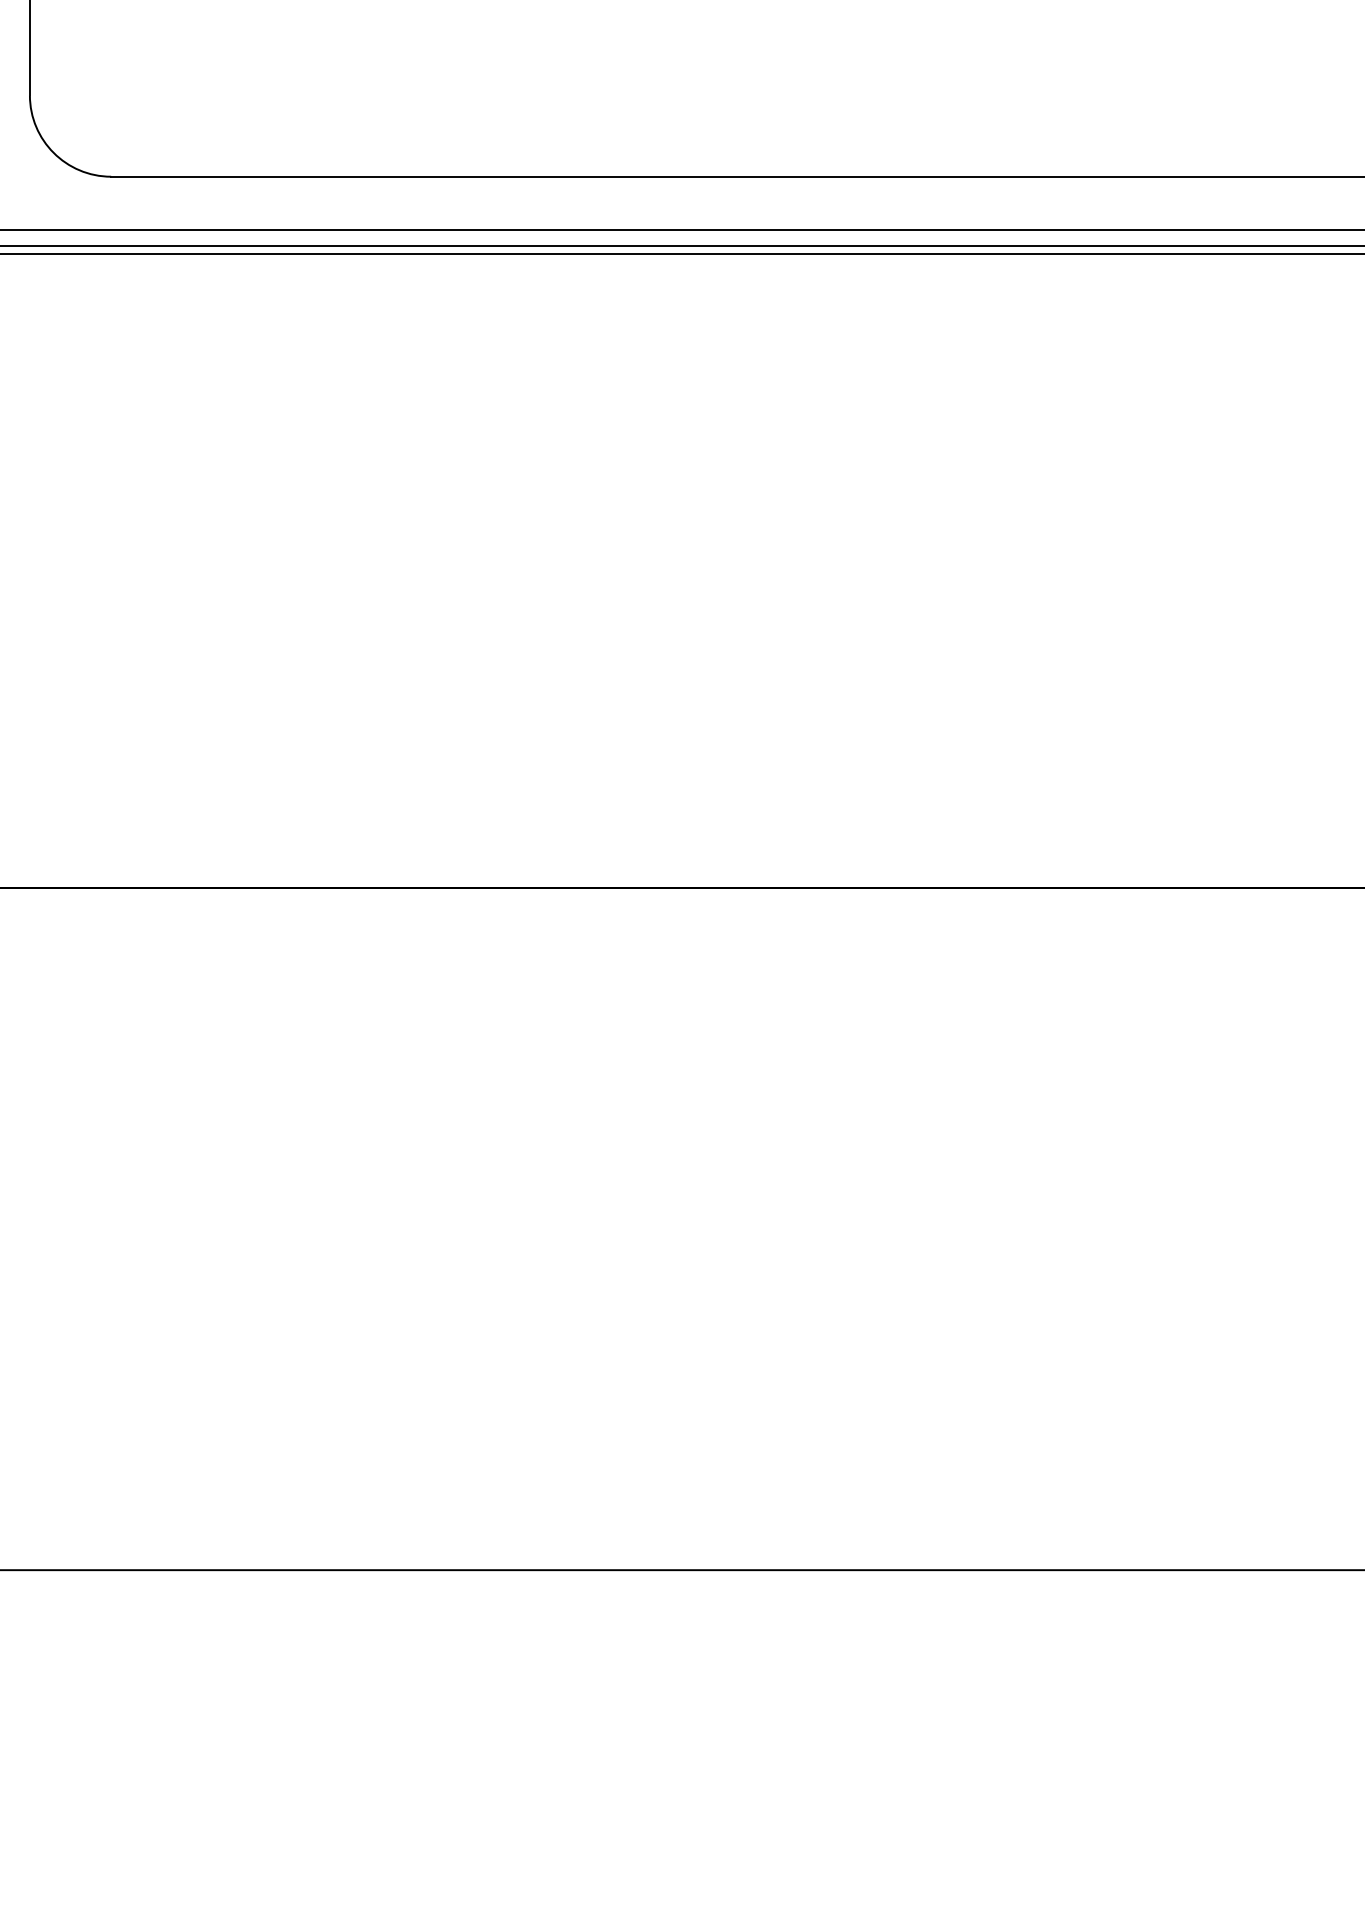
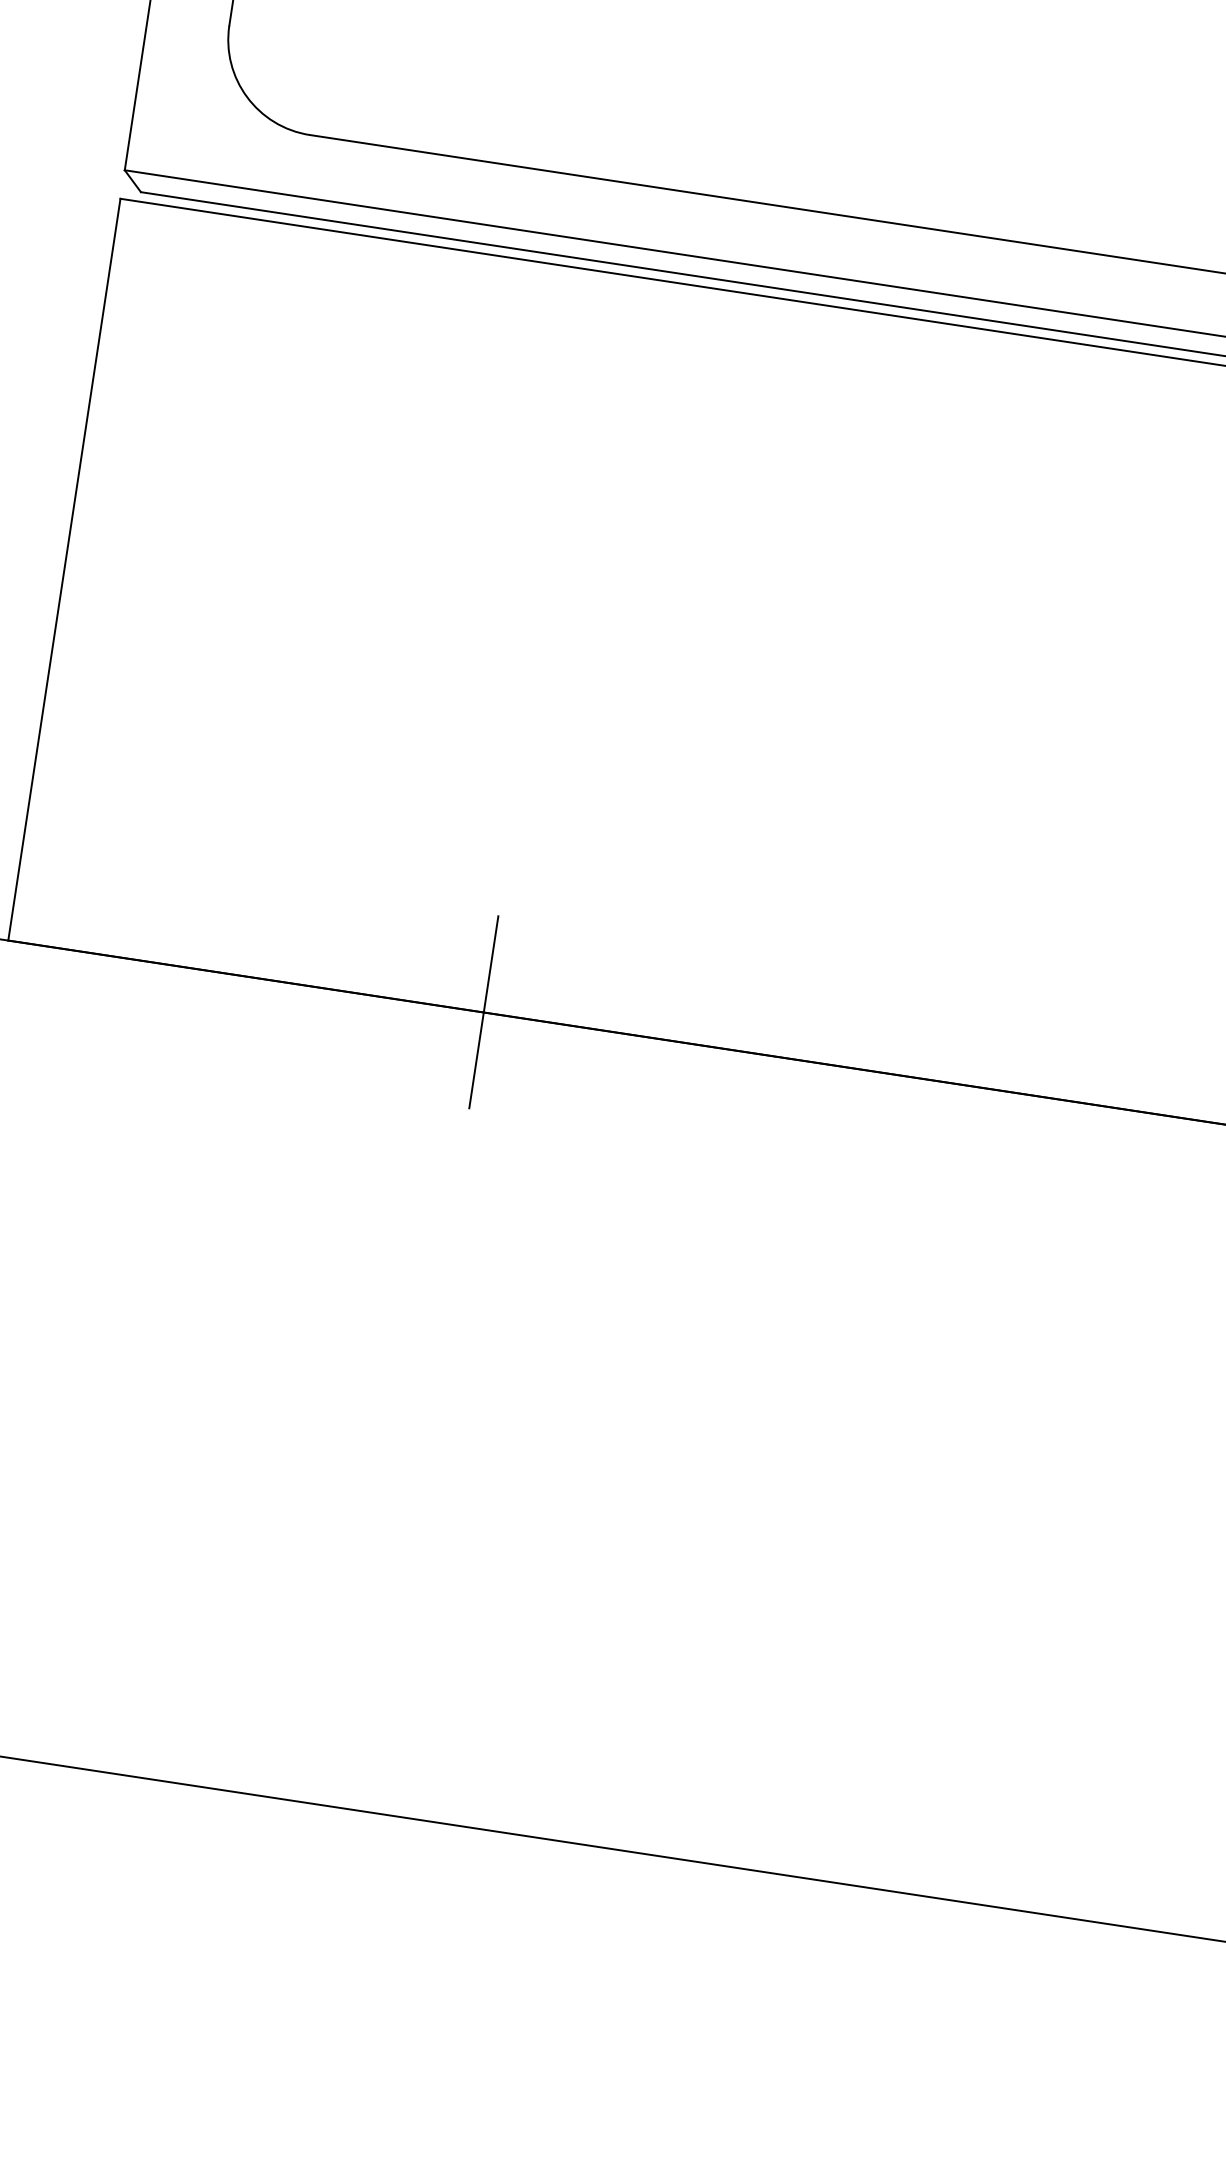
line: (367, 887) -> (484, 1012), added

